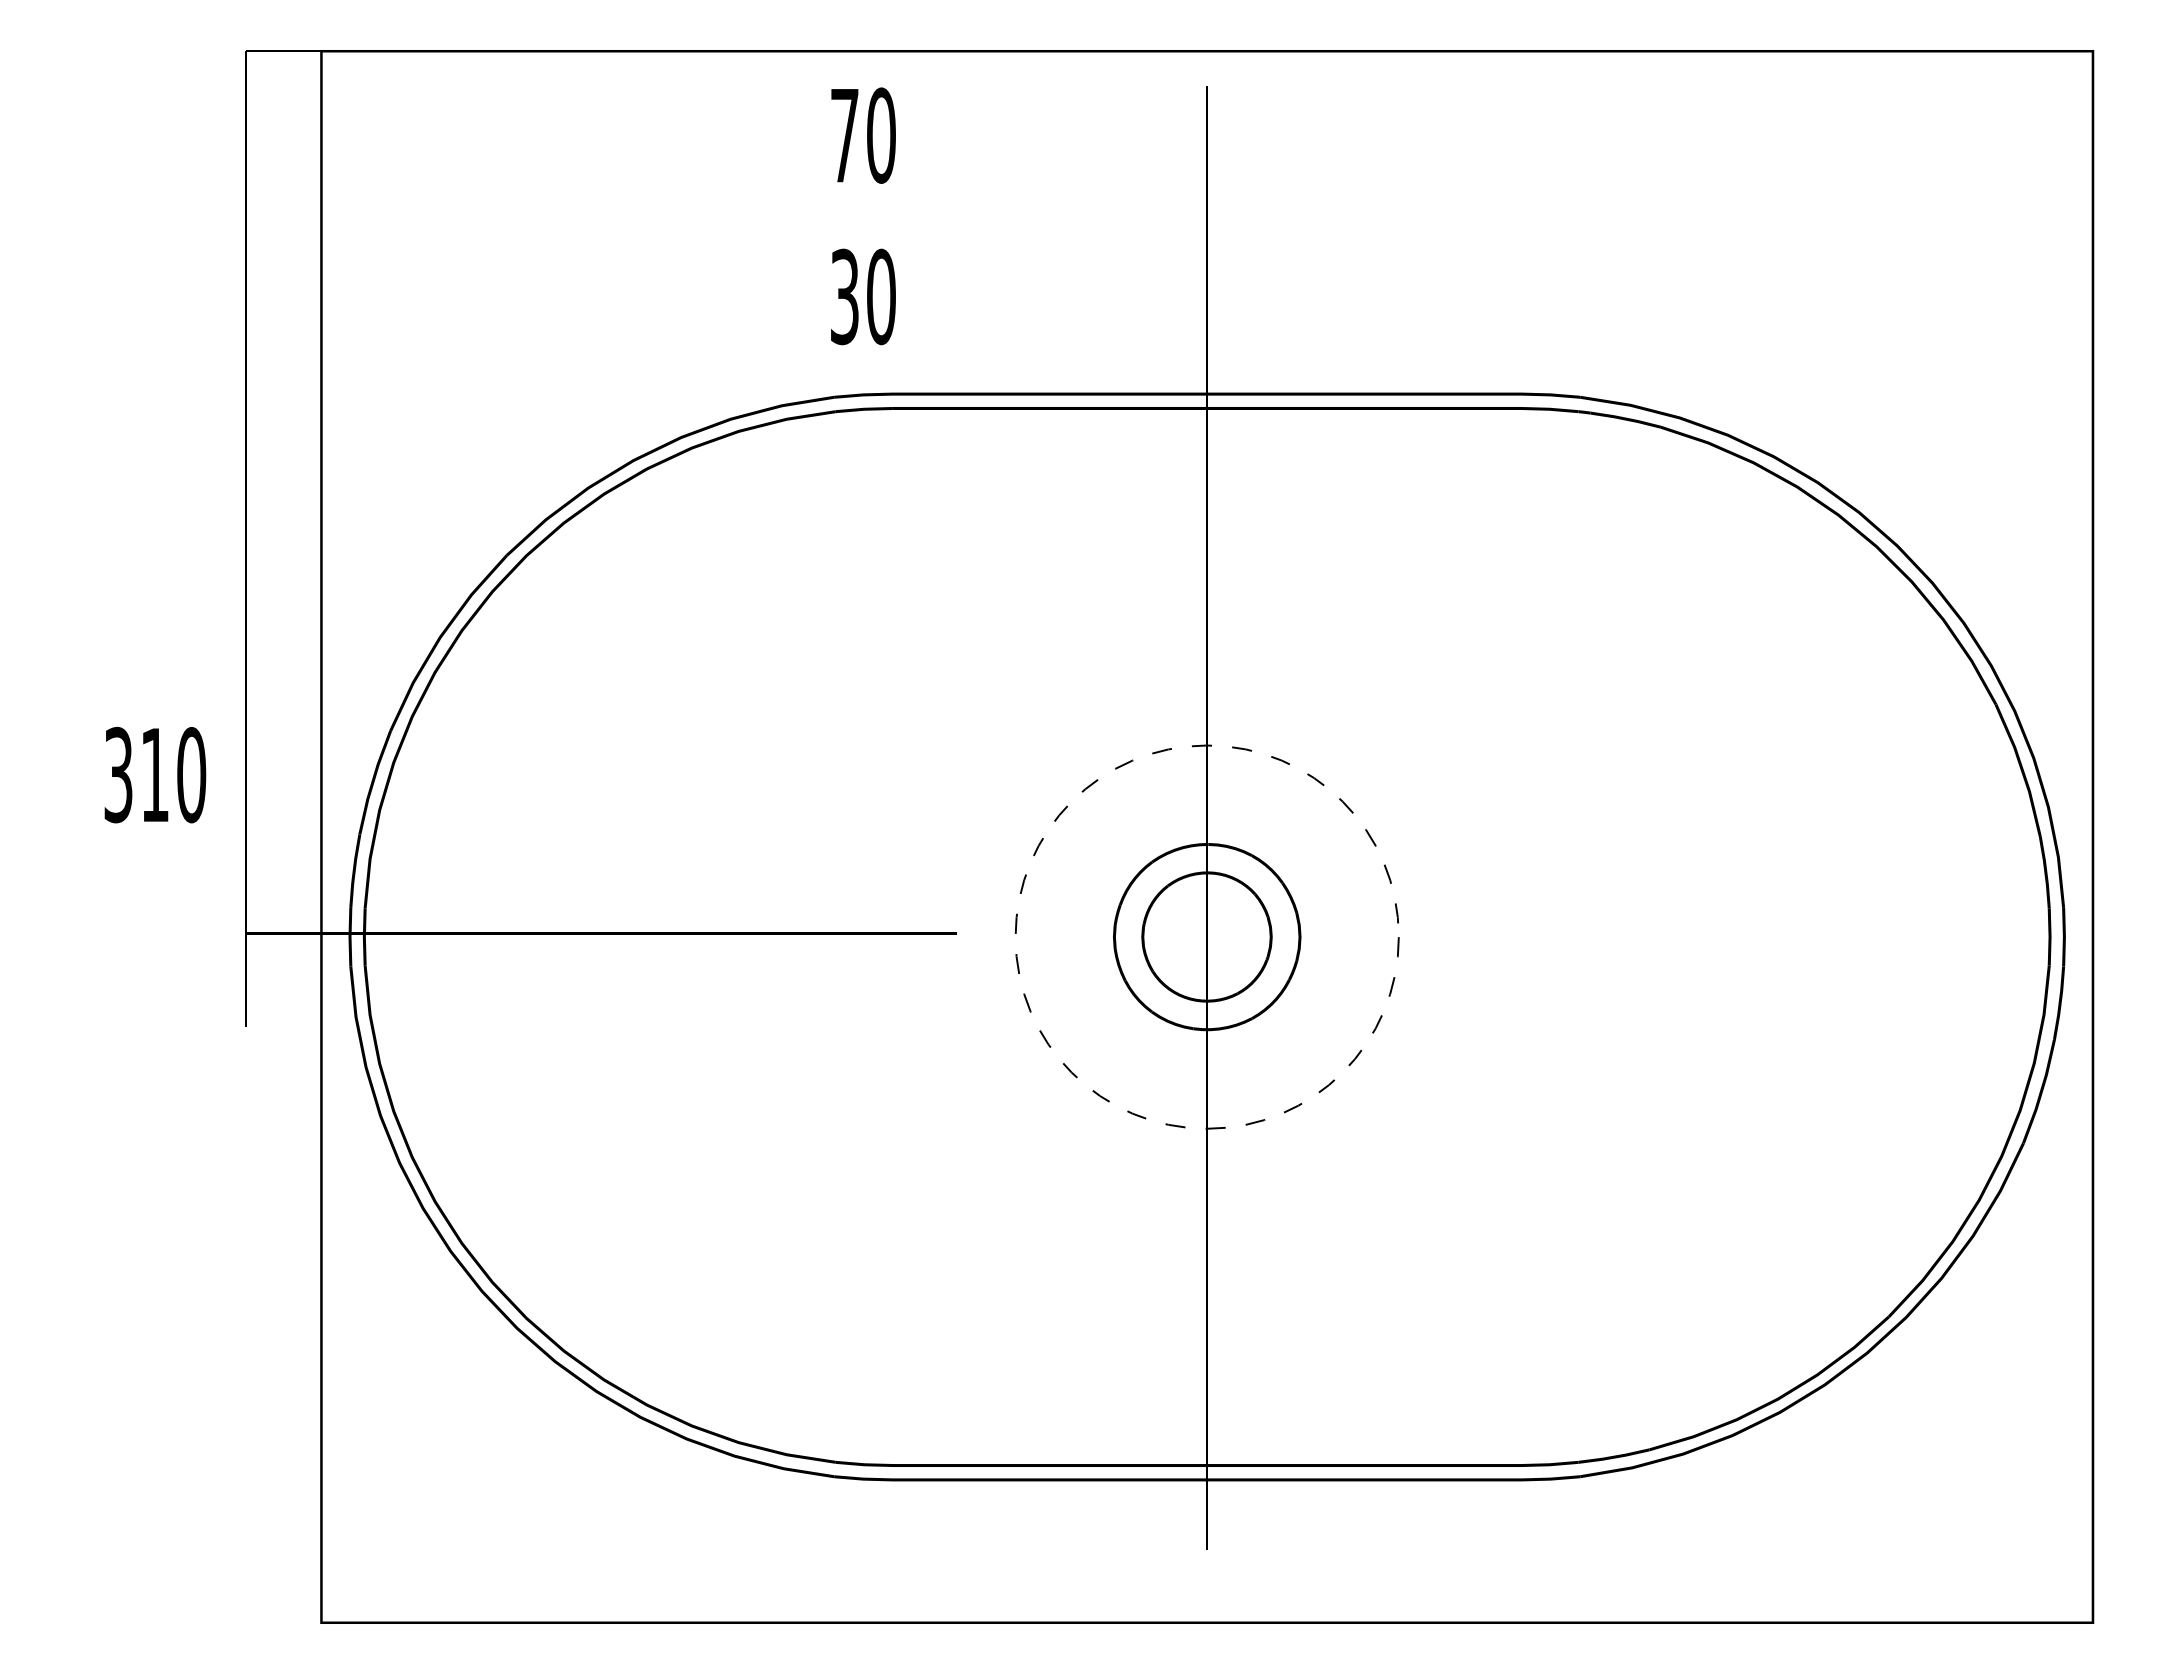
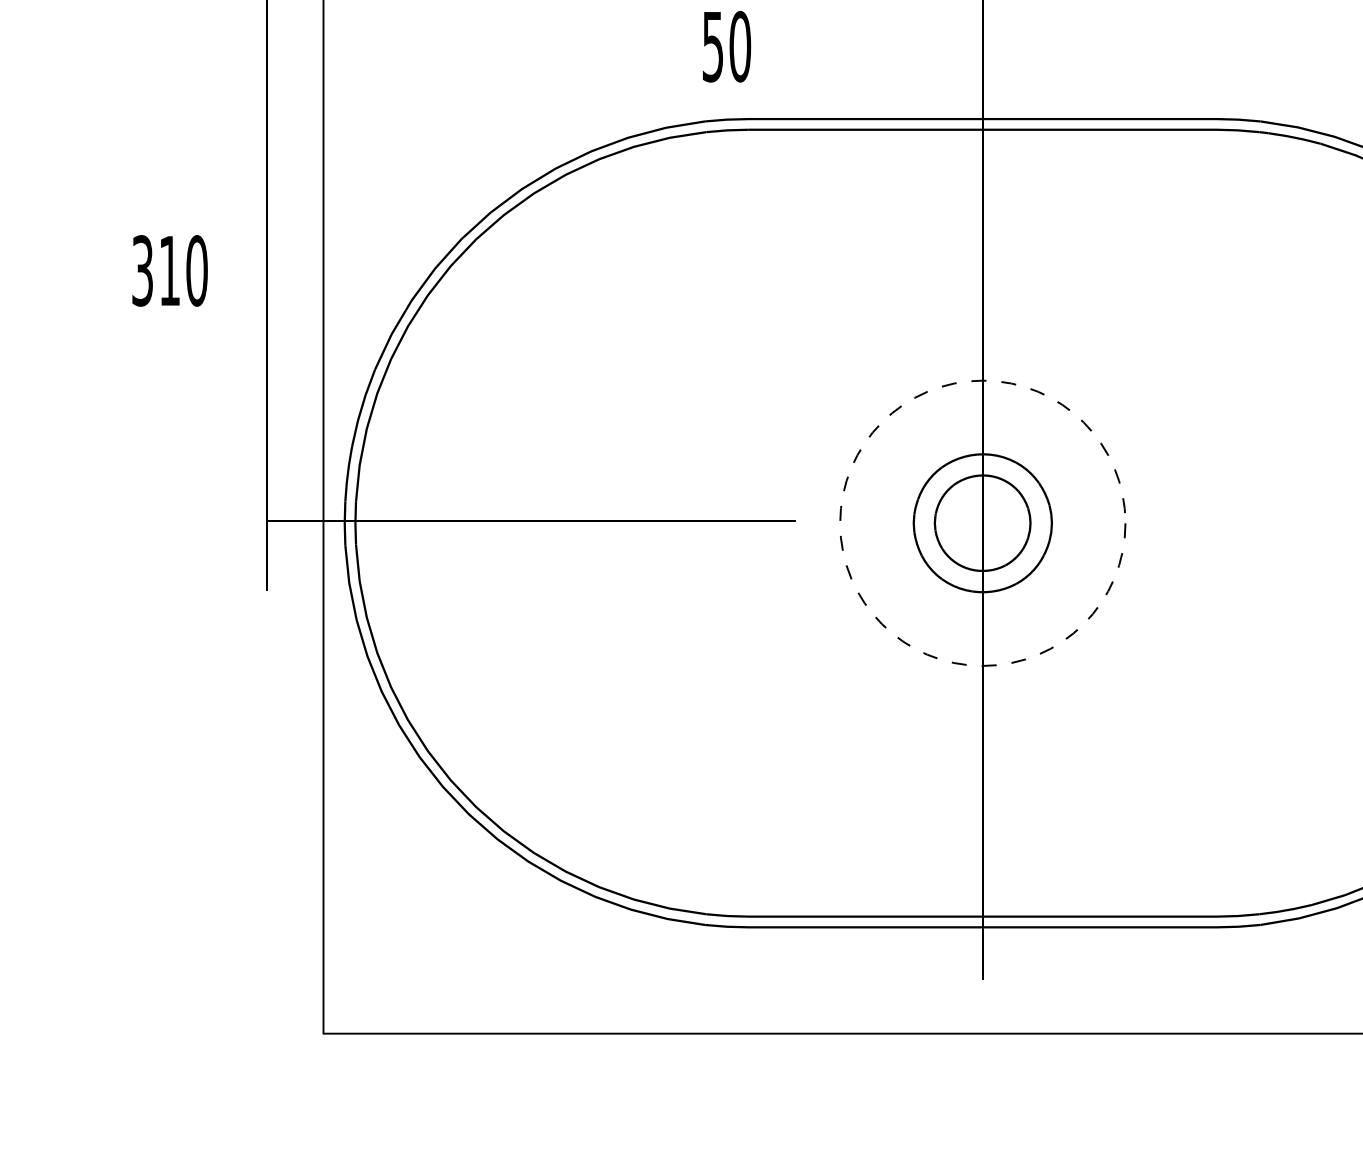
text: (844, 296) -> (712, 46), 30 -> 50
text: (155, 774) -> (170, 270), moved

